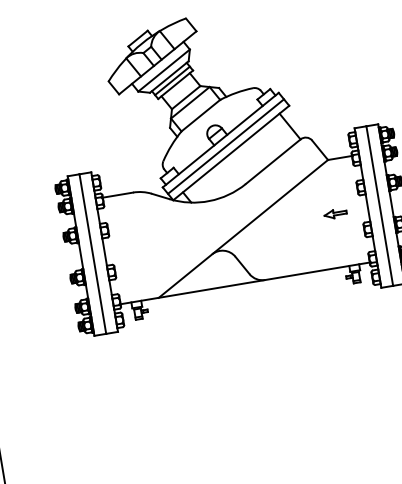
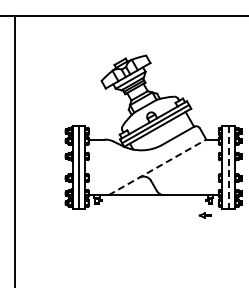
line: (379, 206) -> (228, 167), solid -> dashed
part: (333, 214) -> (204, 215), moved
line: (243, 229) -> (157, 167), solid -> dashed

